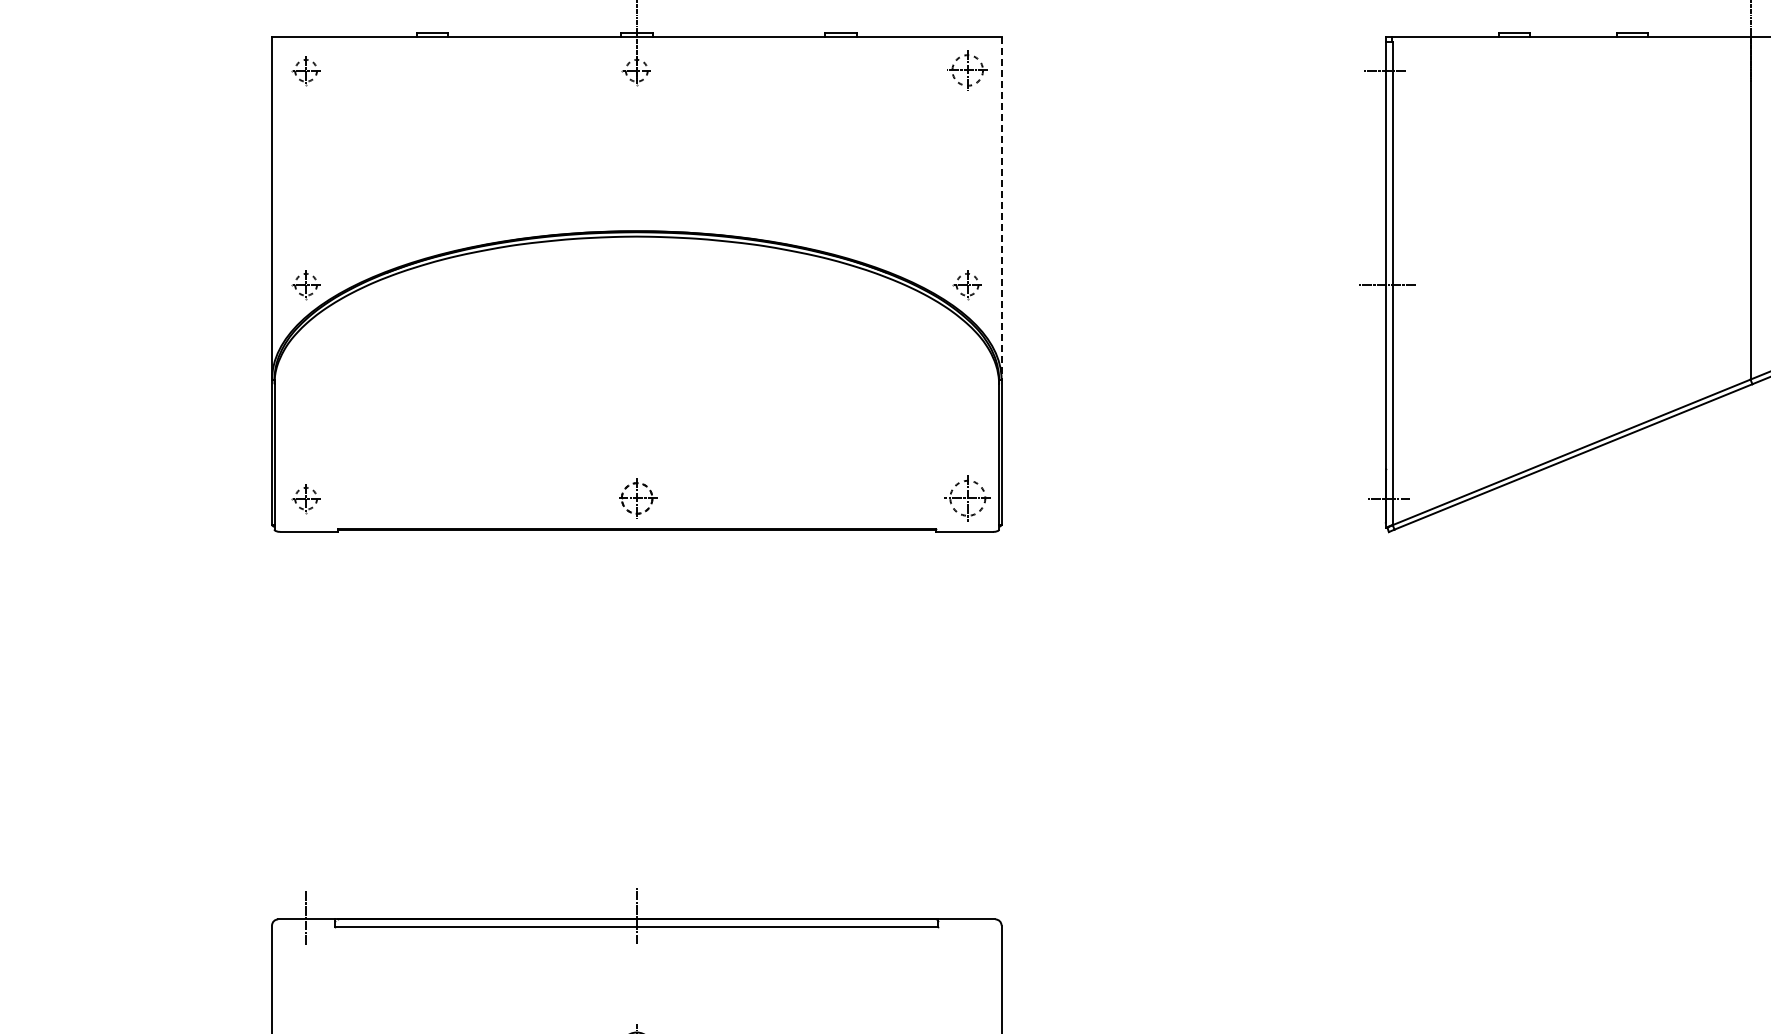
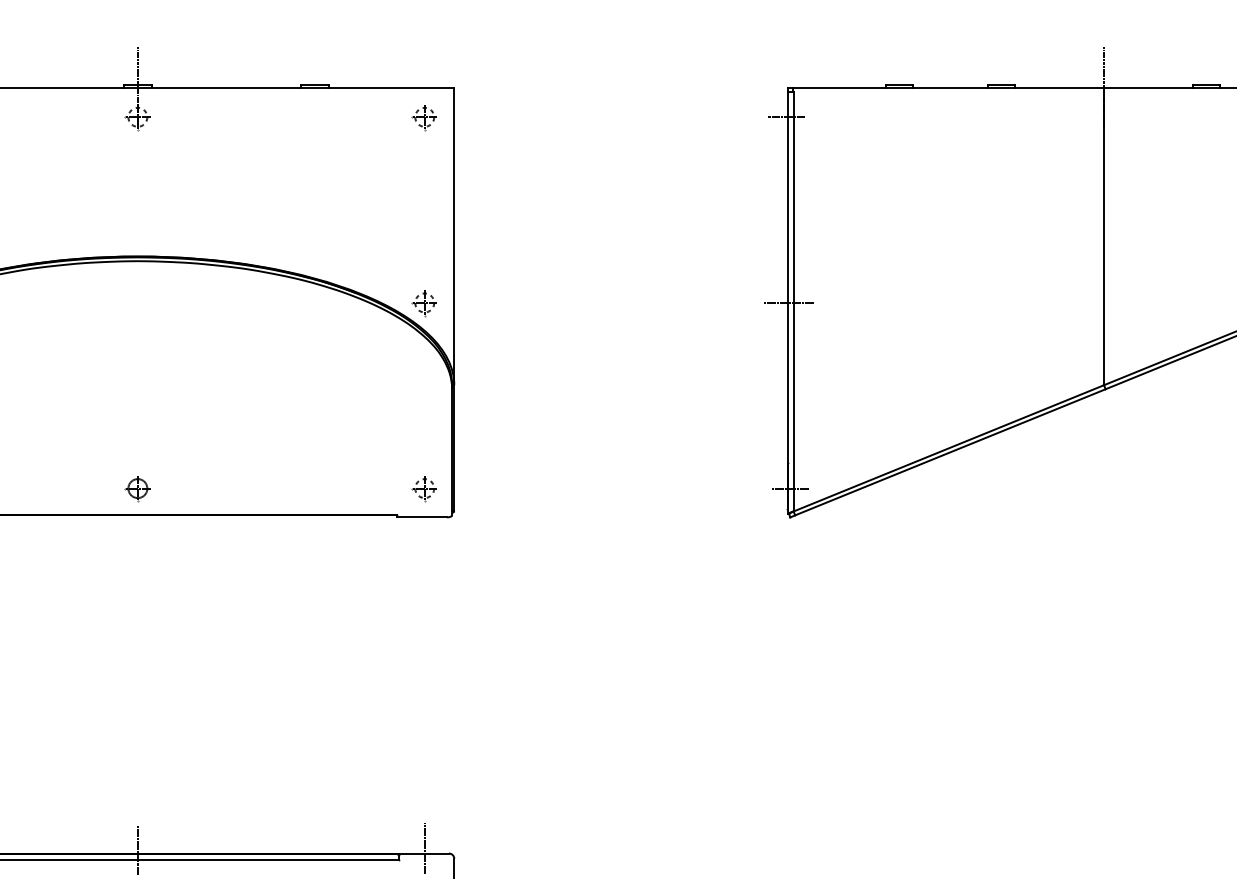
part: (966, 71) -> (423, 117), size x0.71
line: (1001, 208) -> (454, 236), dashed -> solid
part: (635, 499) -> (136, 489), size x0.71
part: (966, 499) -> (423, 489), size x0.62
line: (967, 913) -> (424, 848), added

